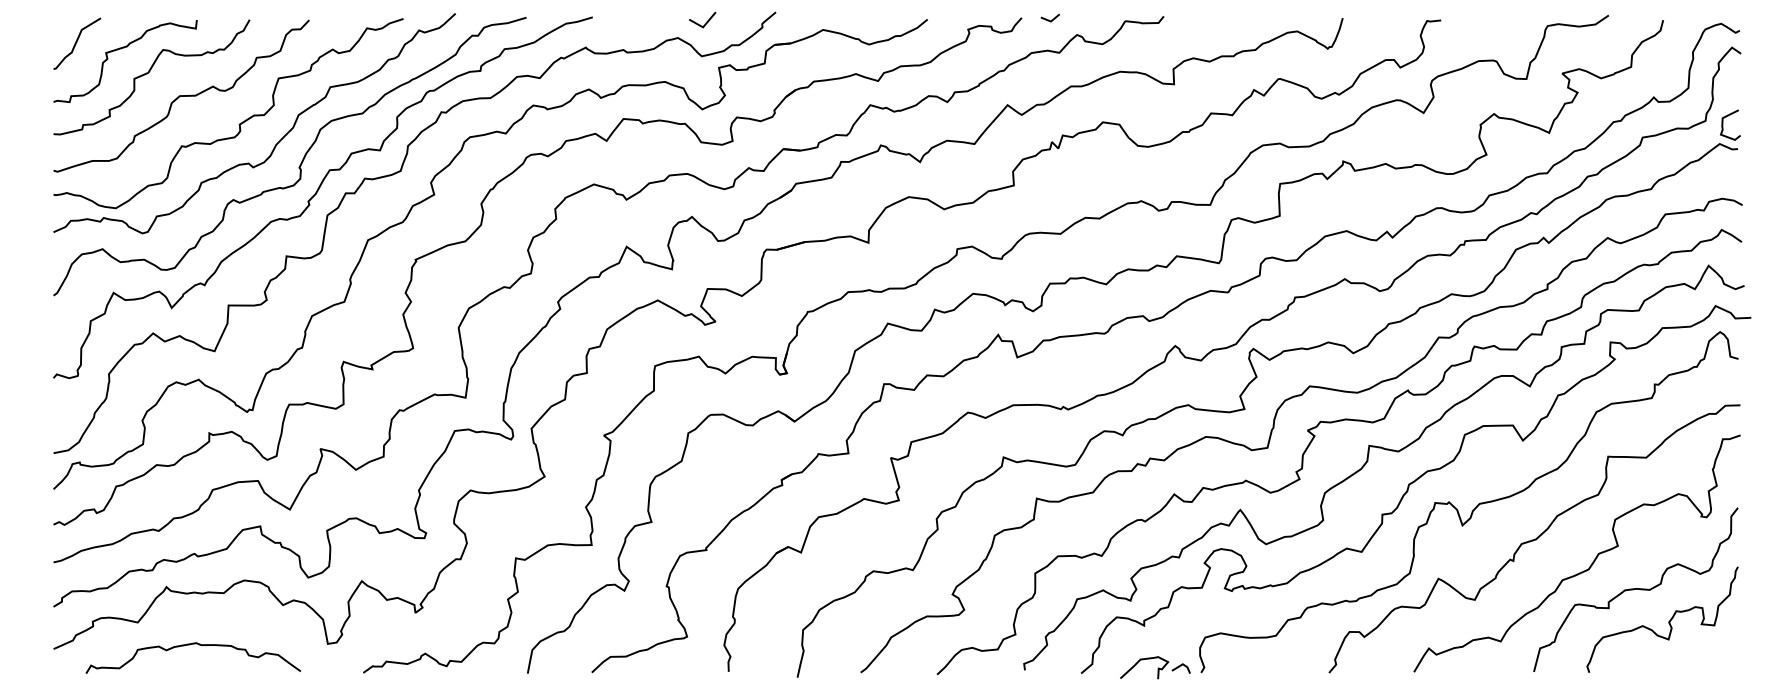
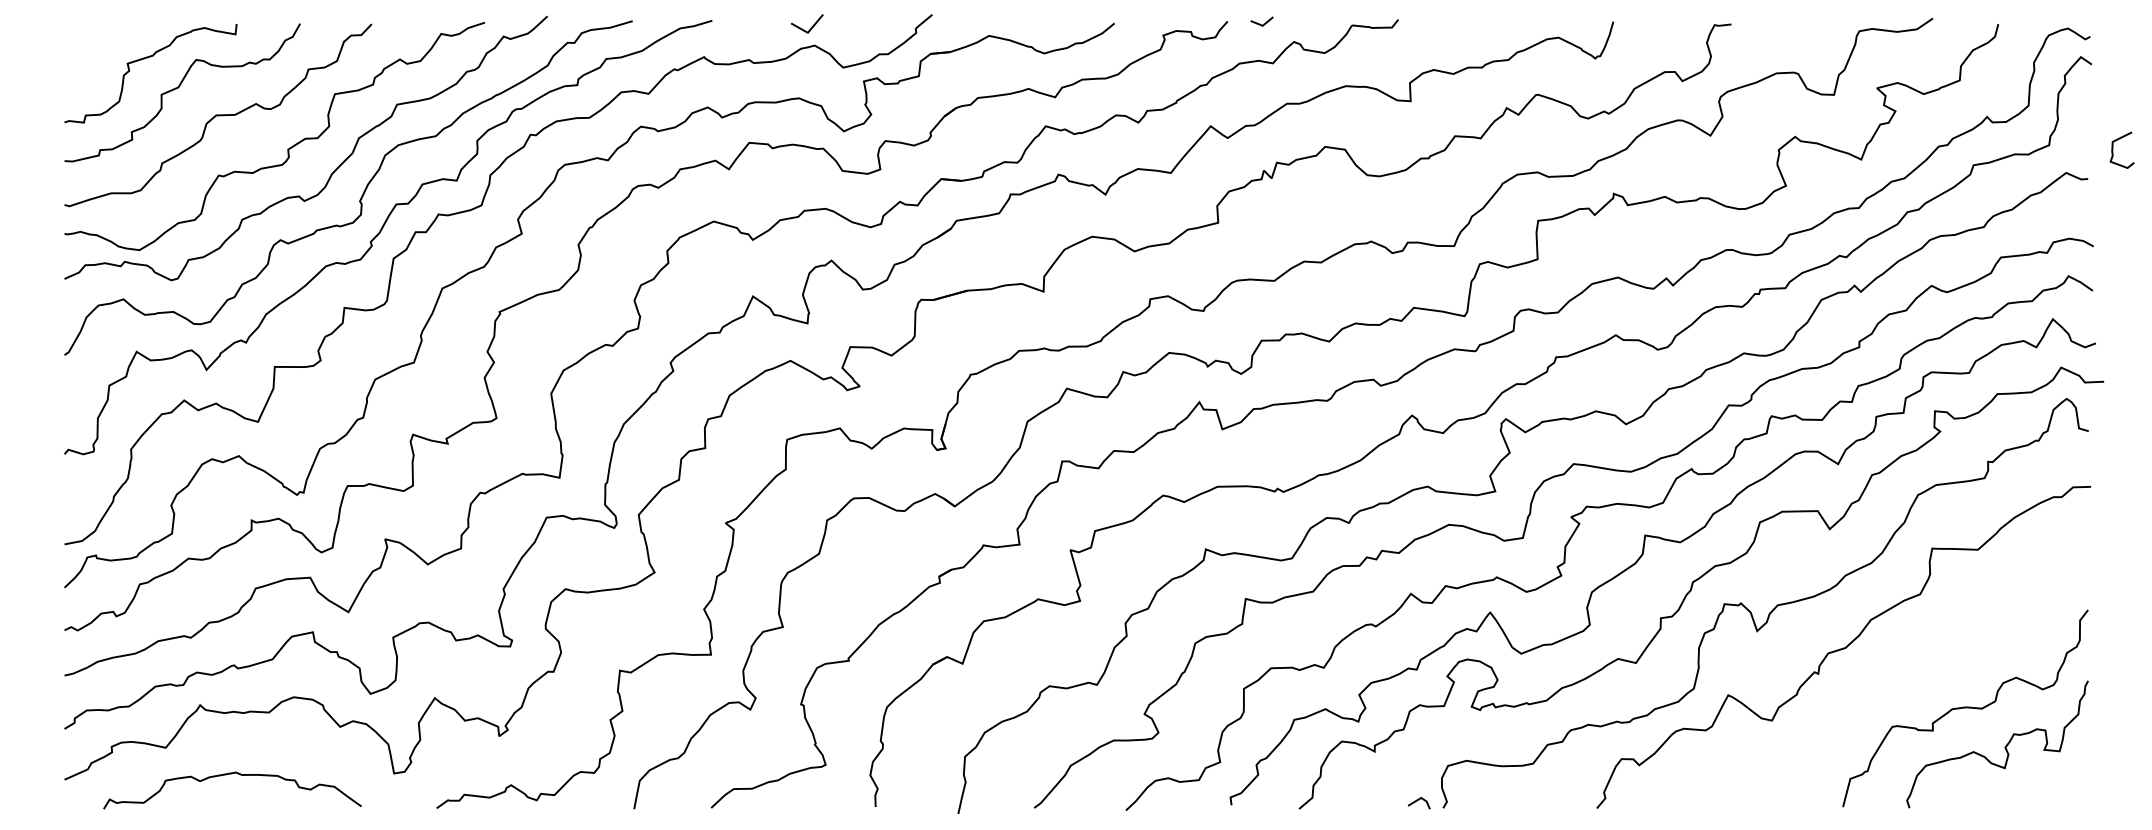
line: (706, 22) -> (811, 26), moved
curve: (76, 43) -> (92, 52), removed
curve: (1723, 124) -> (2113, 149), moved
curve: (1591, 563) -> (1912, 676), removed
curve: (1138, 662) -> (1368, 795), removed

